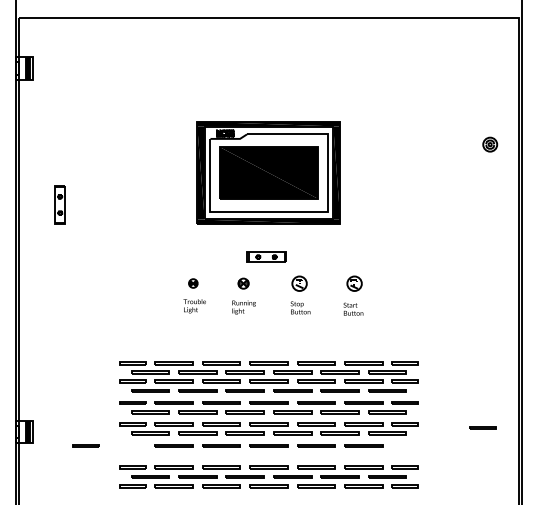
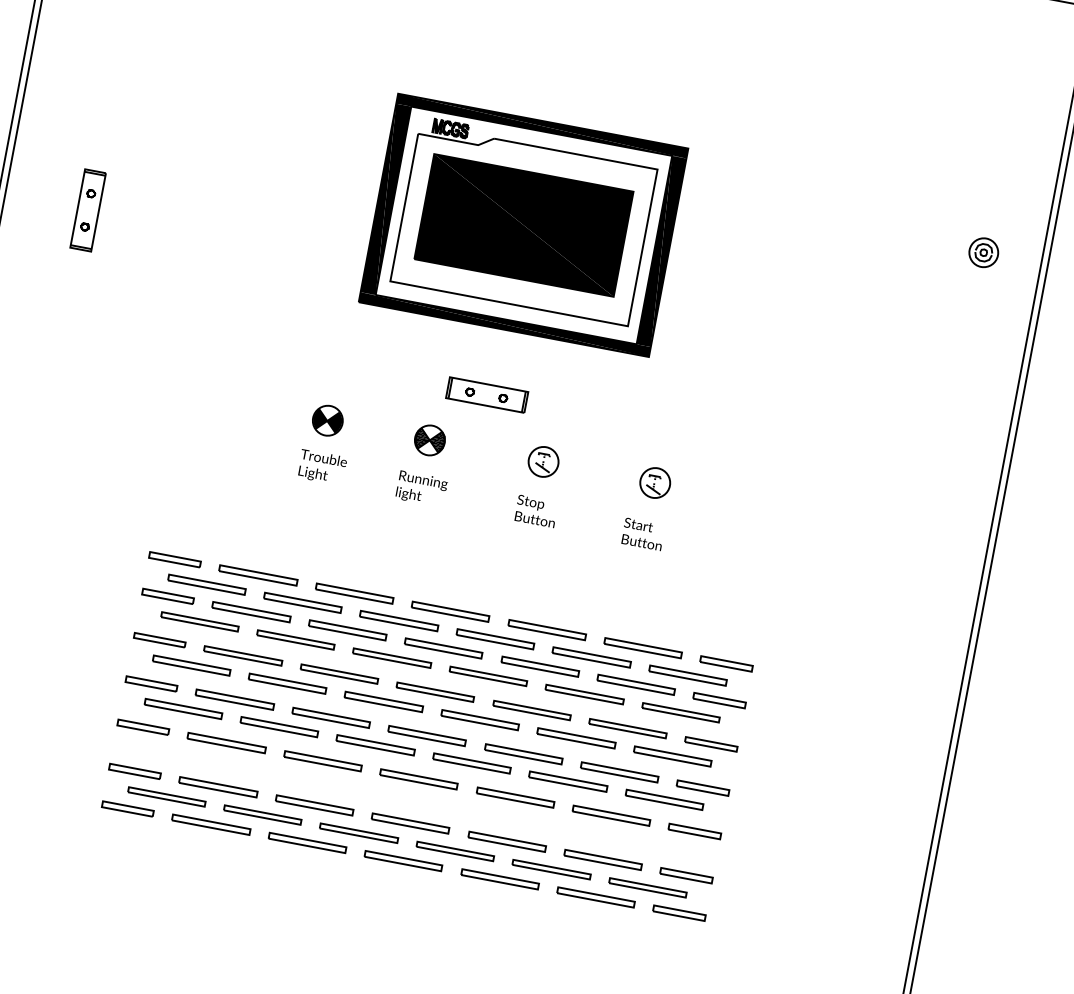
part: (193, 283) -> (328, 420), size x1.67
part: (243, 283) -> (429, 439), size x1.43
line: (482, 427) -> (694, 830), moved
line: (85, 445) -> (142, 726), moved

